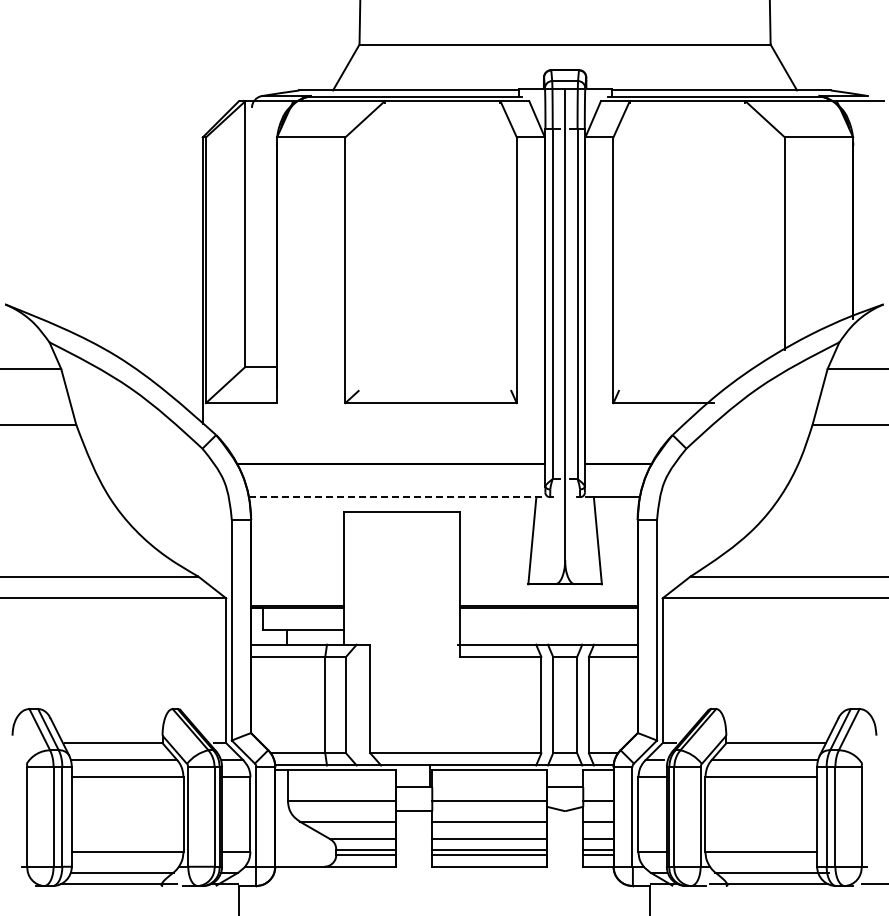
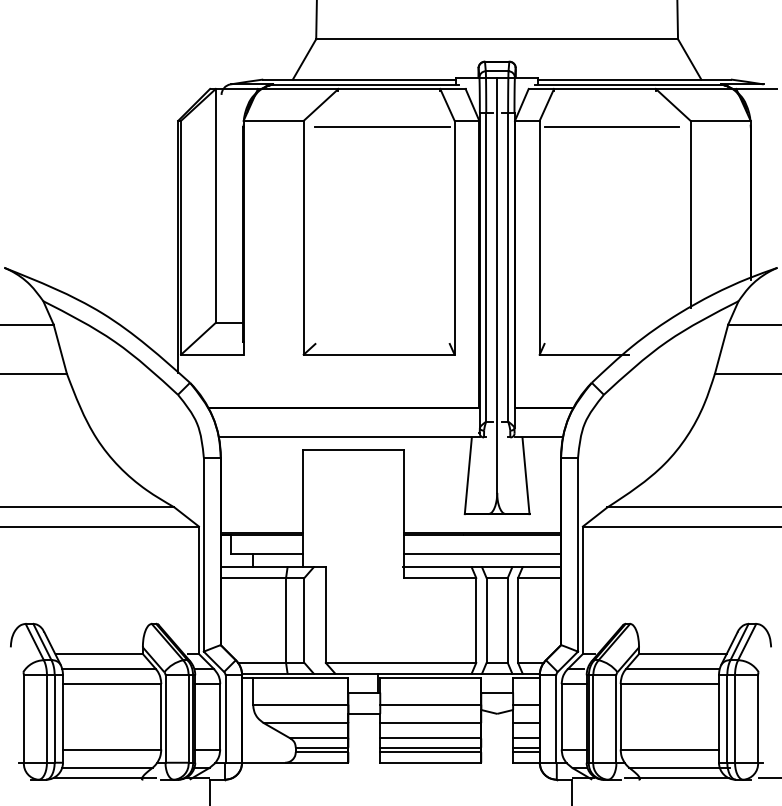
line: (434, 144) -> (382, 127), added
line: (694, 144) -> (611, 127), added
line: (397, 497) -> (349, 437), dashed -> solid
line: (548, 630) -> (482, 554), added

